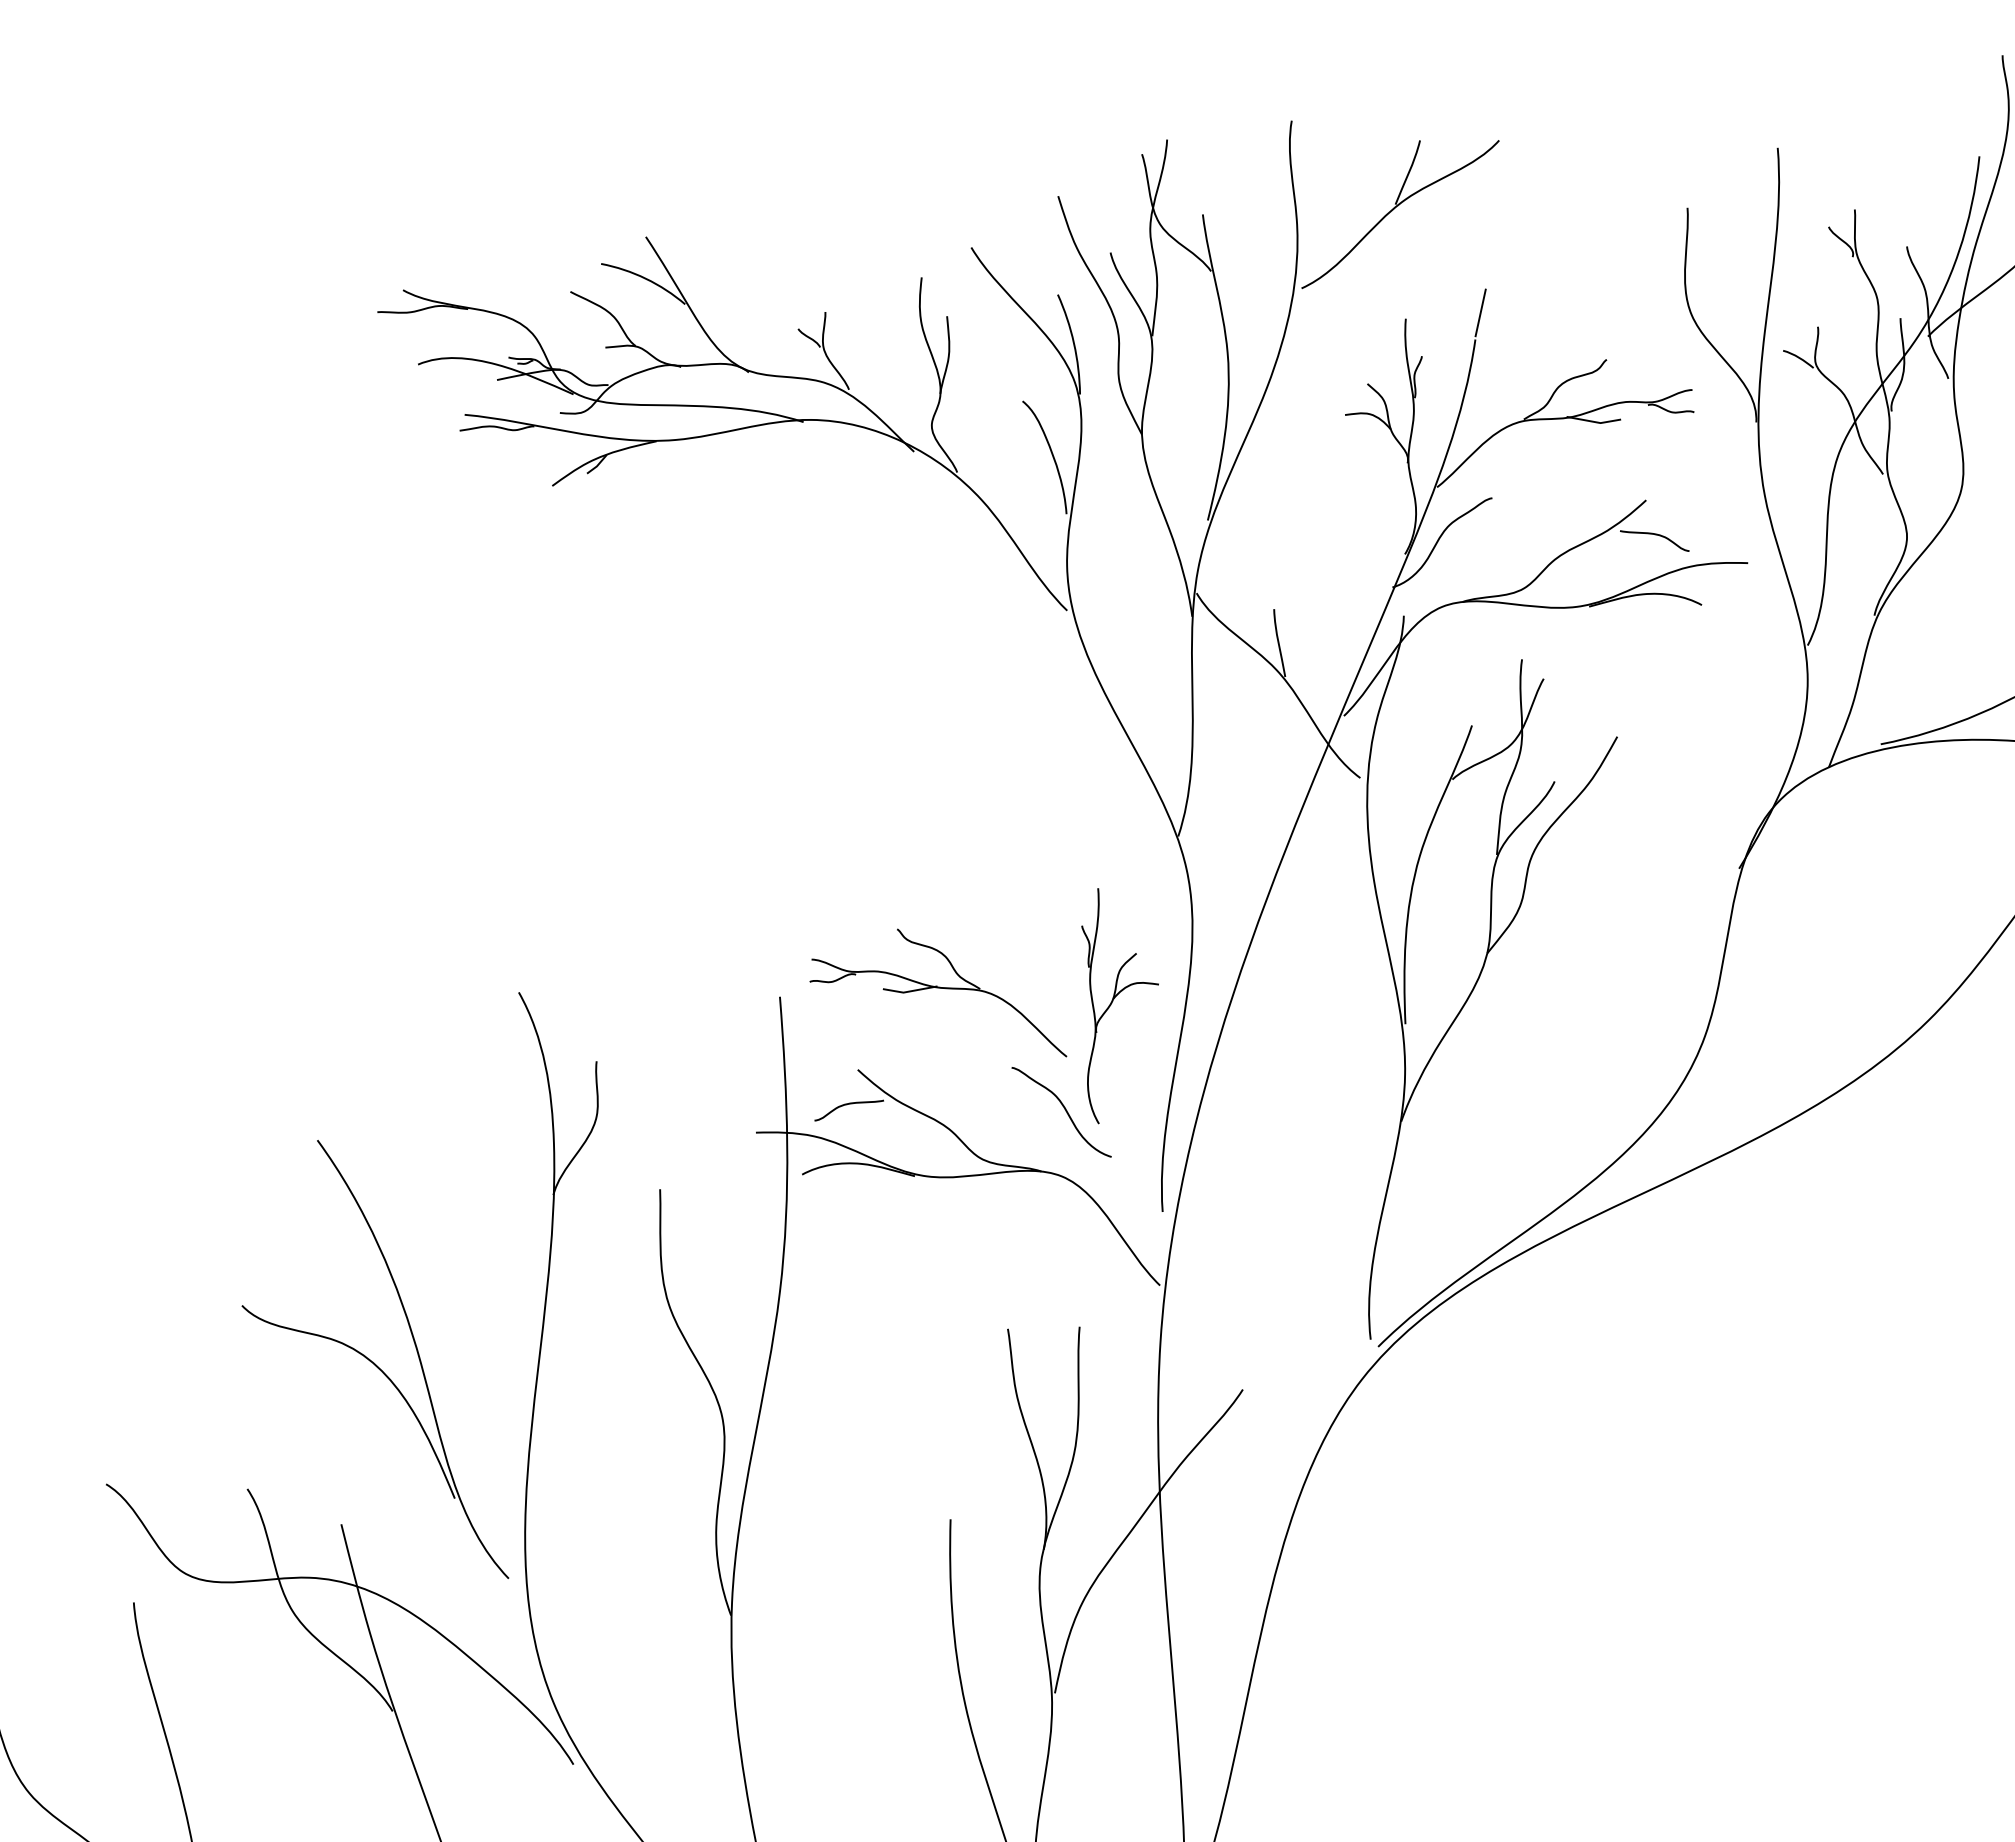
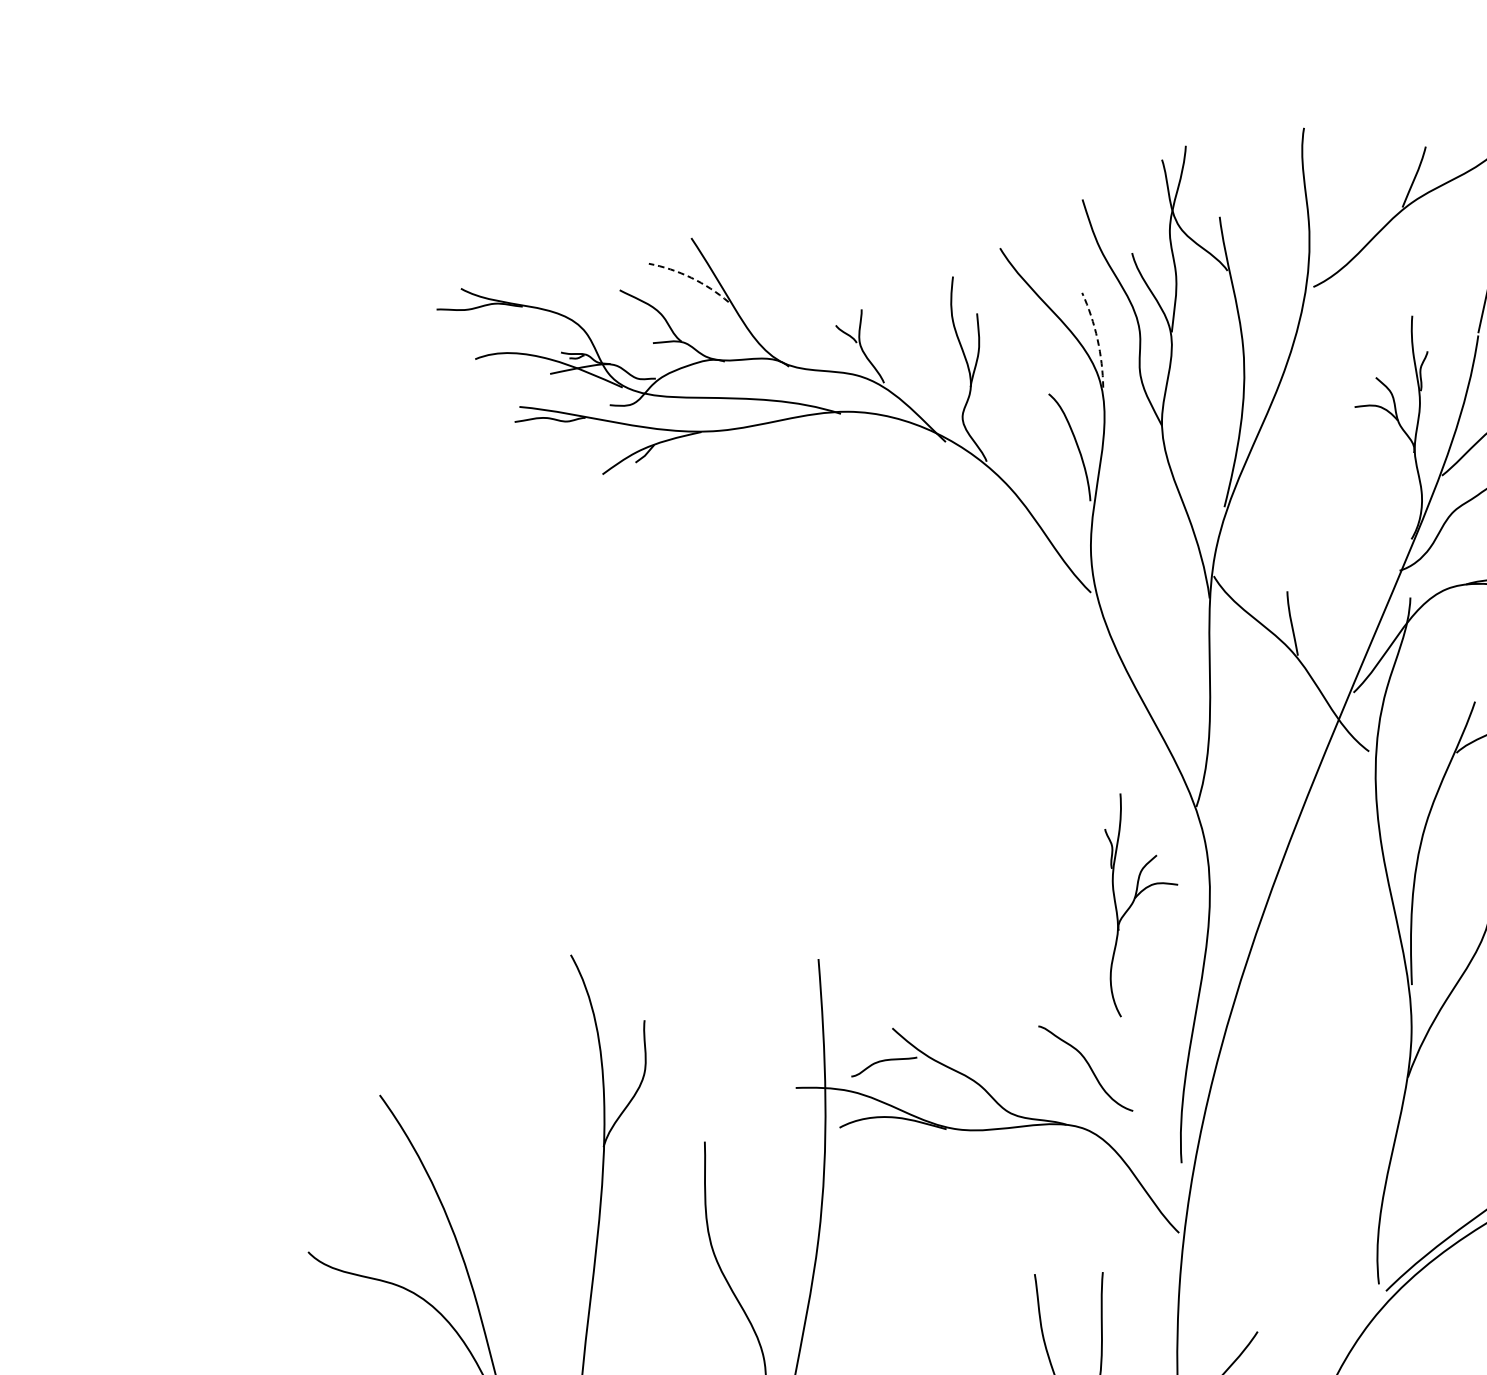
arc: (645, 278) -> (690, 277), solid -> dashed
arc: (1074, 343) -> (1097, 339), solid -> dashed
part: (938, 992) -> (968, 954), removed
part: (1112, 1003) -> (1134, 902), moved

